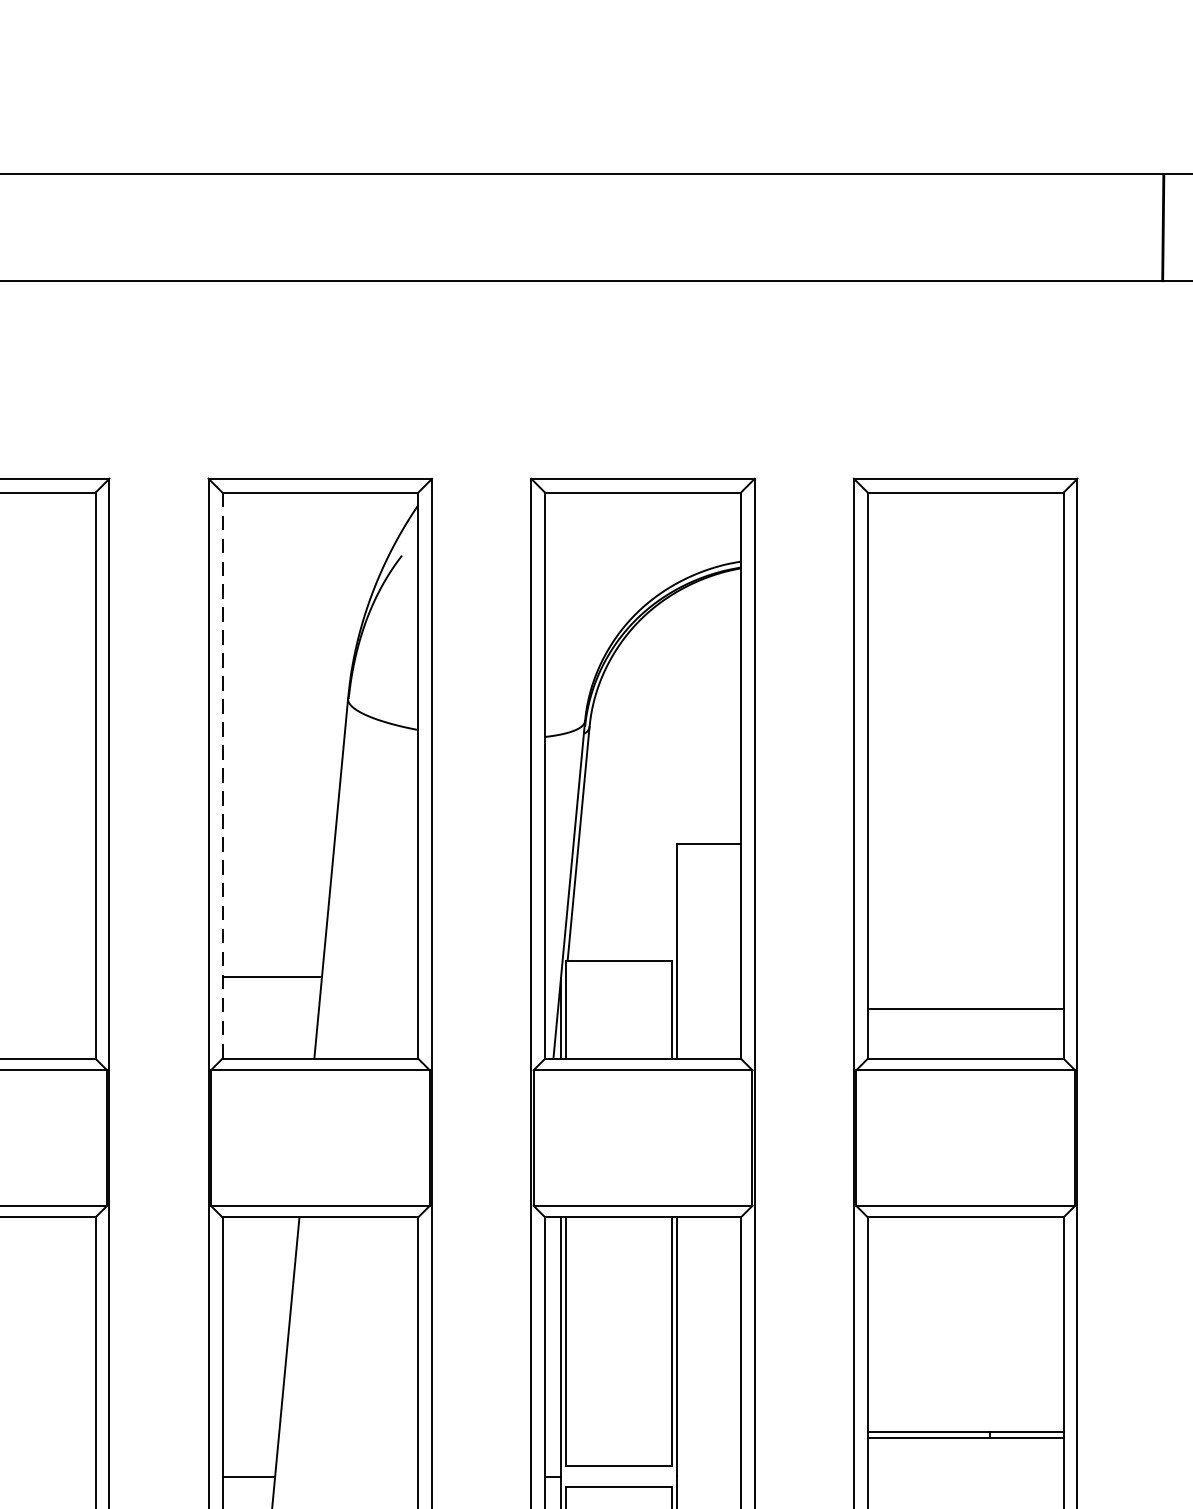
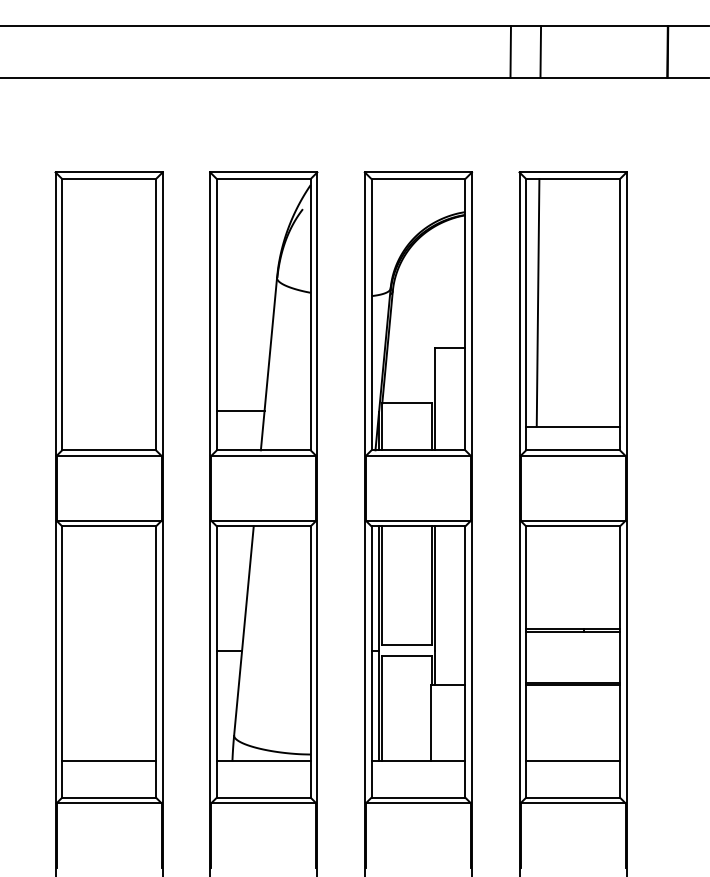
line: (835, 226) -> (510, 51), added
line: (897, 226) -> (540, 51), added
line: (891, 750) -> (537, 302), added
line: (221, 775) -> (216, 314), dashed -> solid

